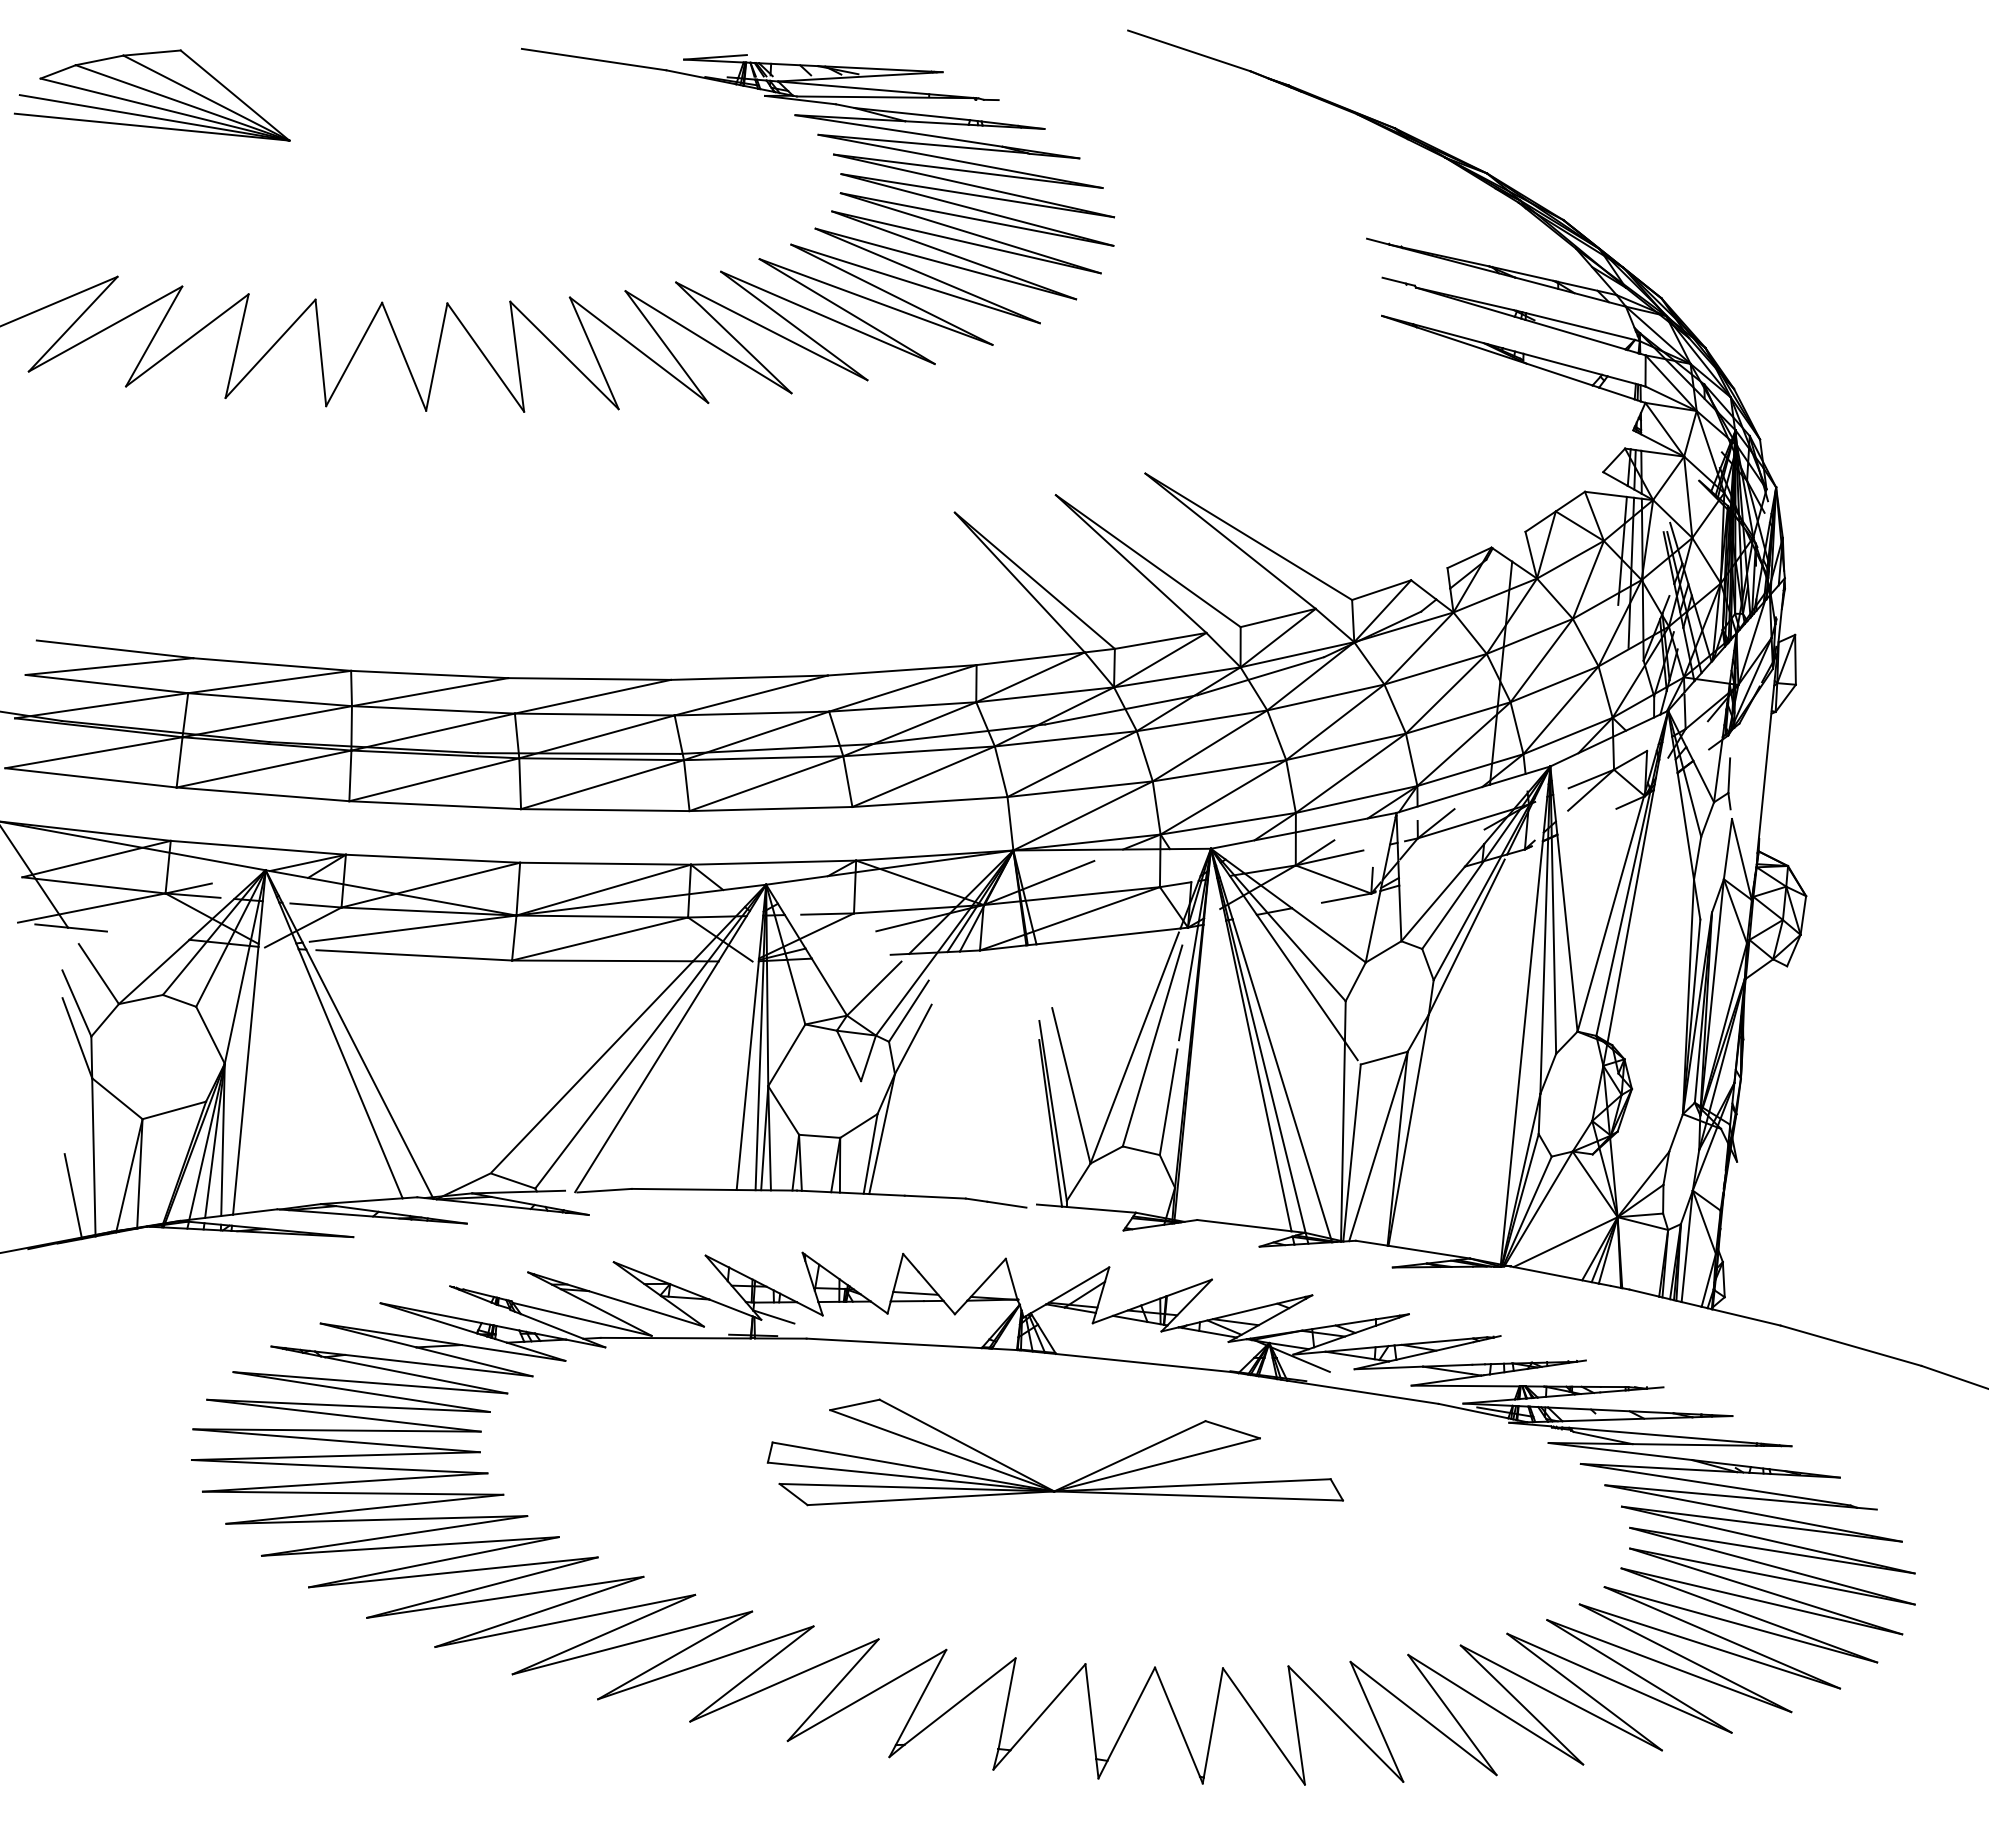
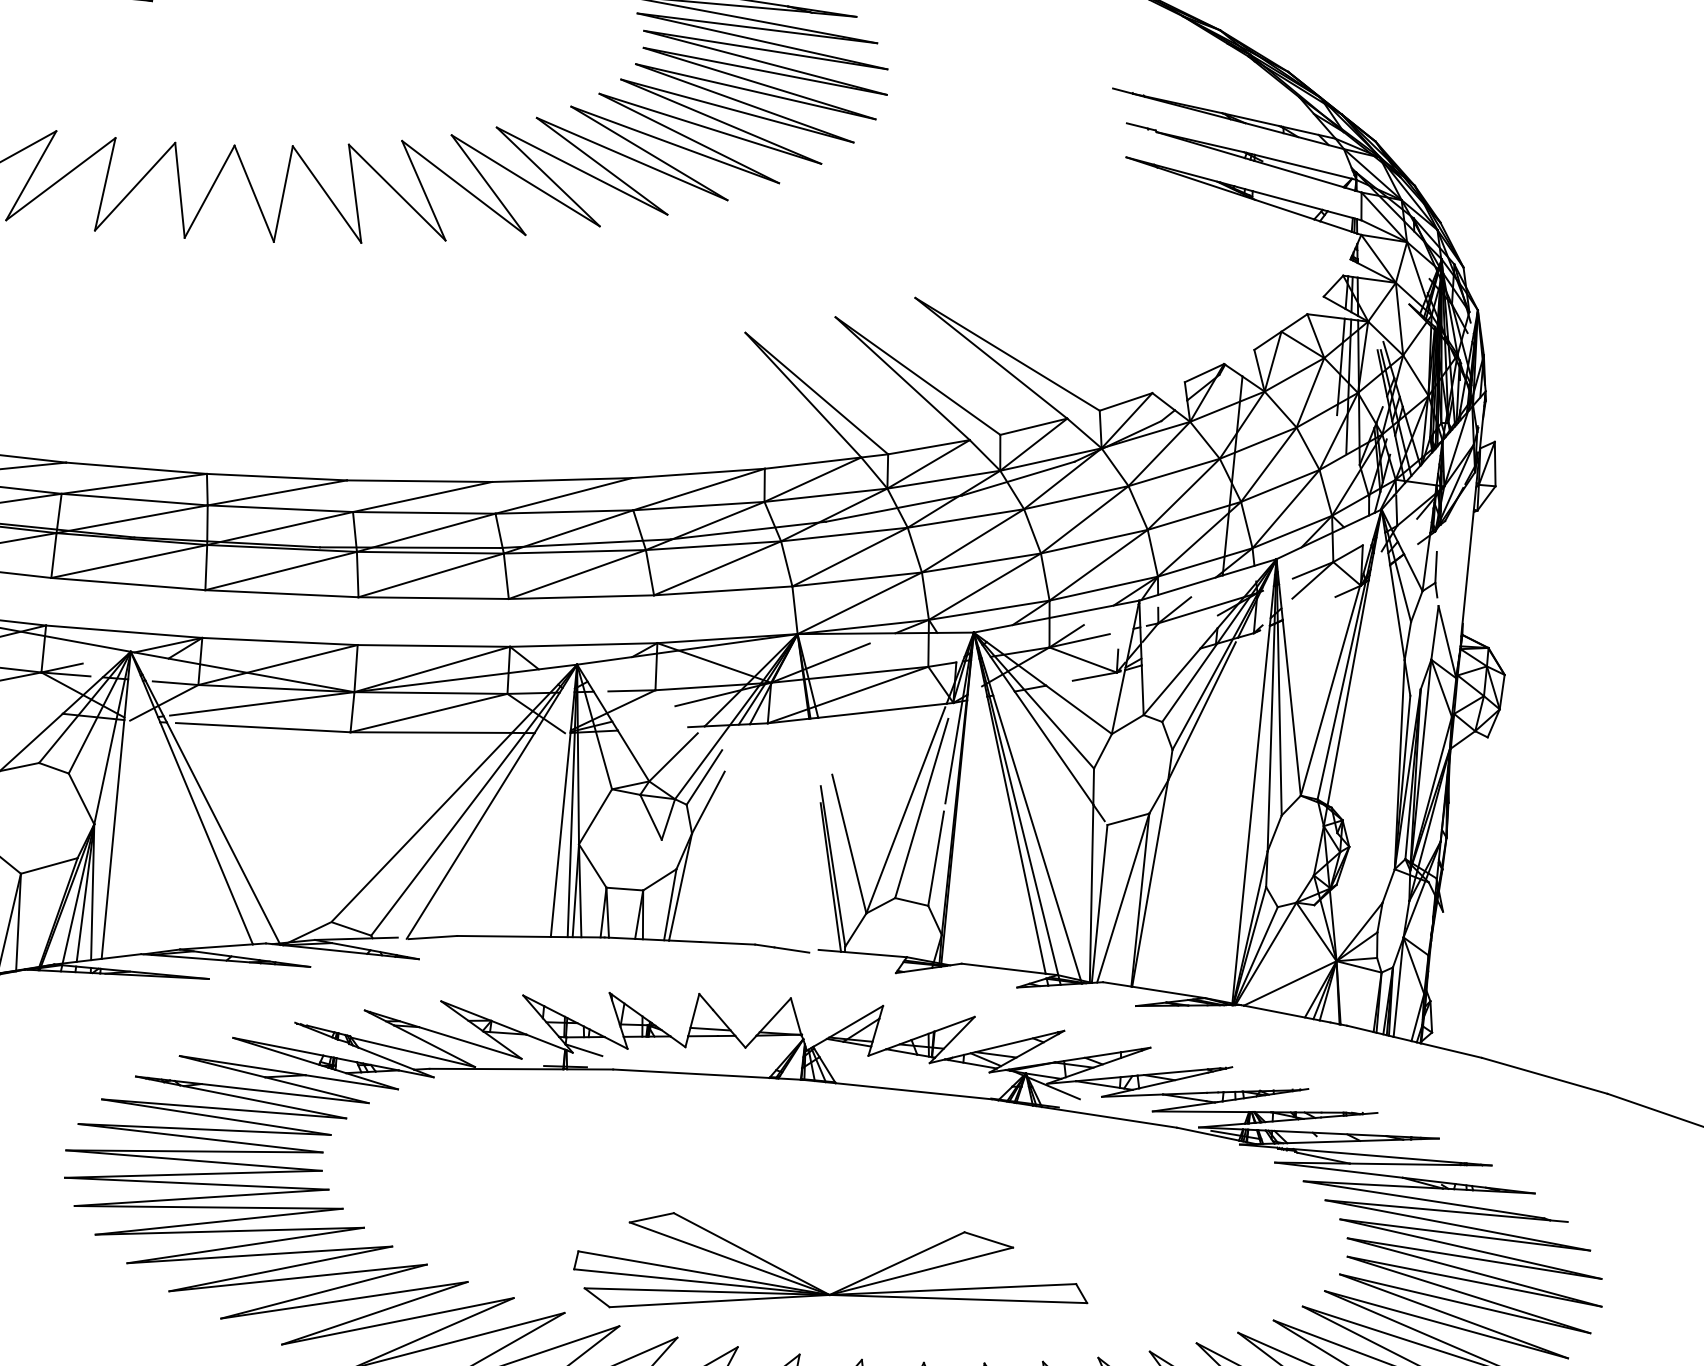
part: (1039, 1482) -> (816, 1287), moved

